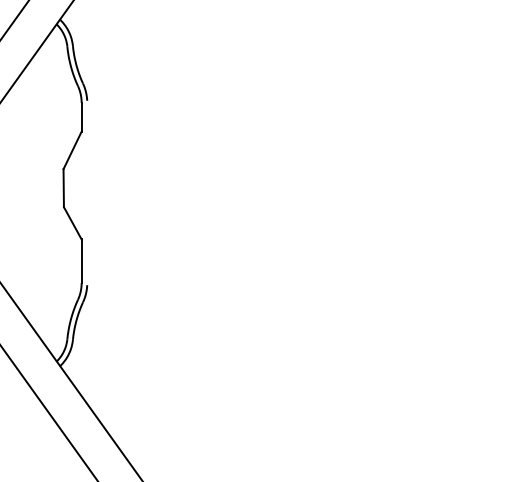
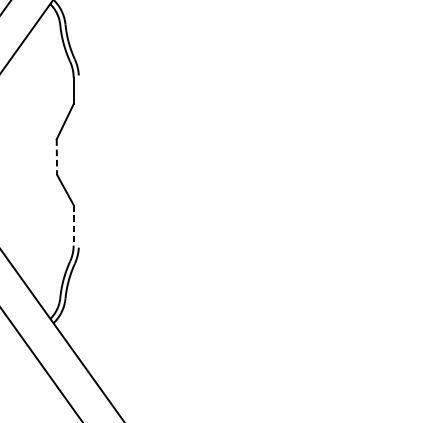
line: (63, 188) -> (56, 157), solid -> dashed
line: (81, 261) -> (73, 225), solid -> dashed

